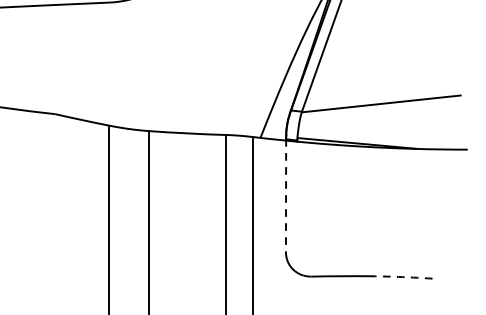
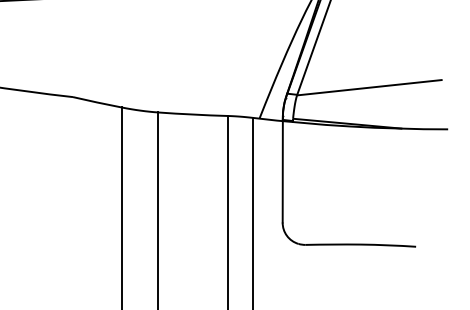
line: (285, 195) -> (282, 171), dashed -> solid
arc: (402, 277) -> (388, 245), dashed -> solid

